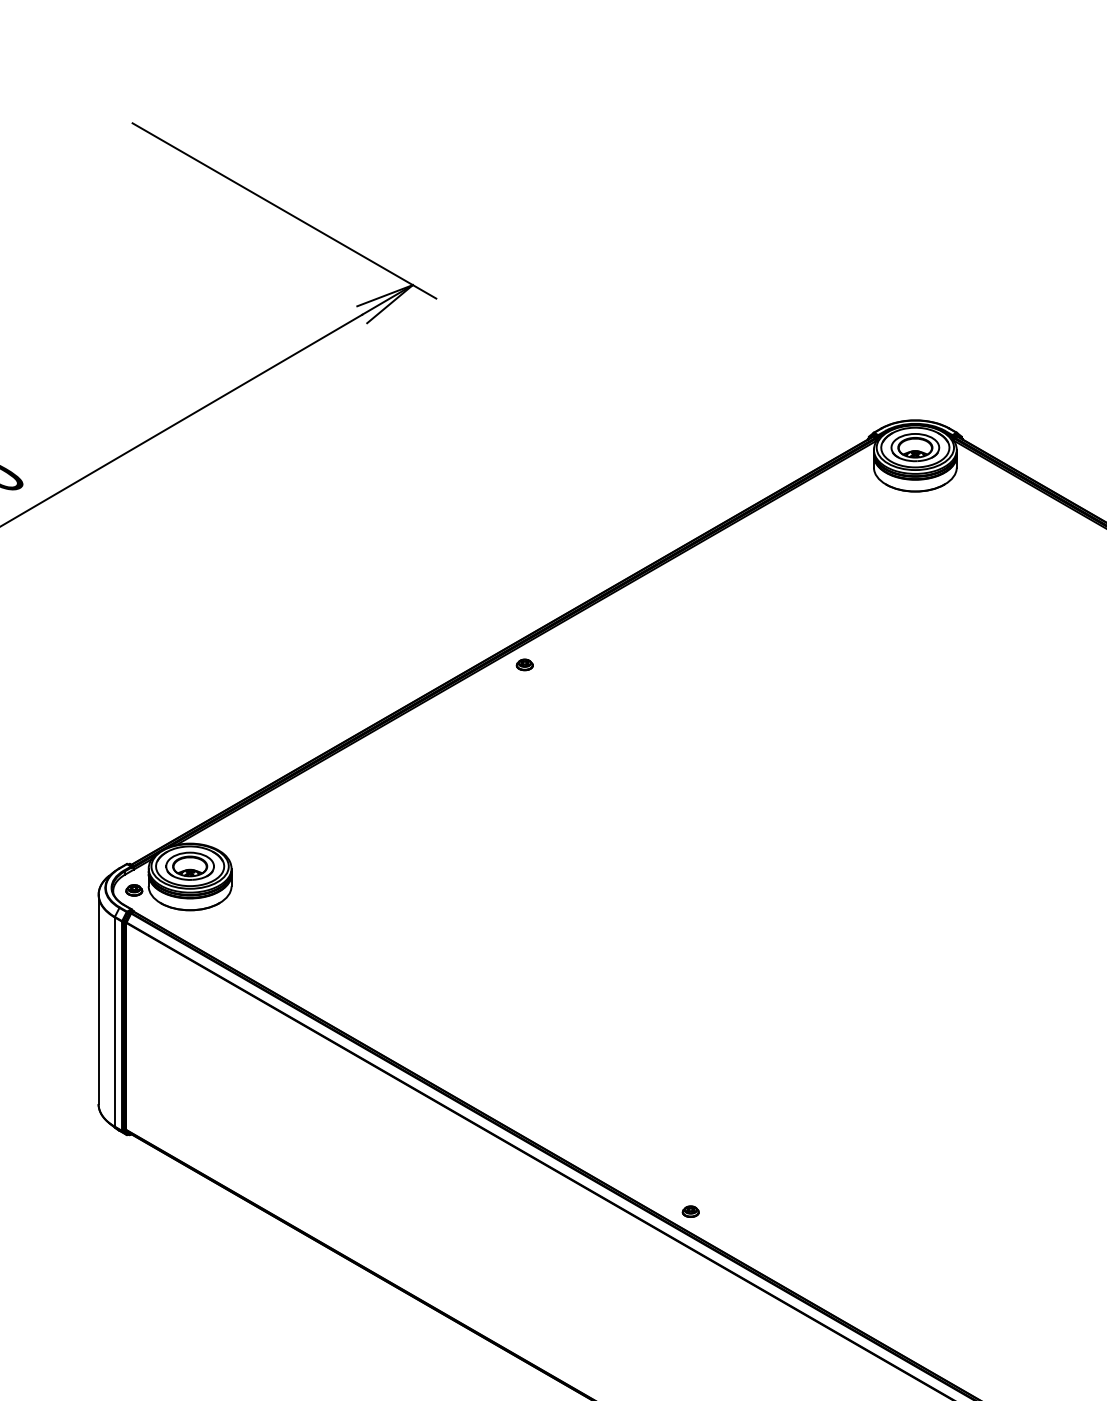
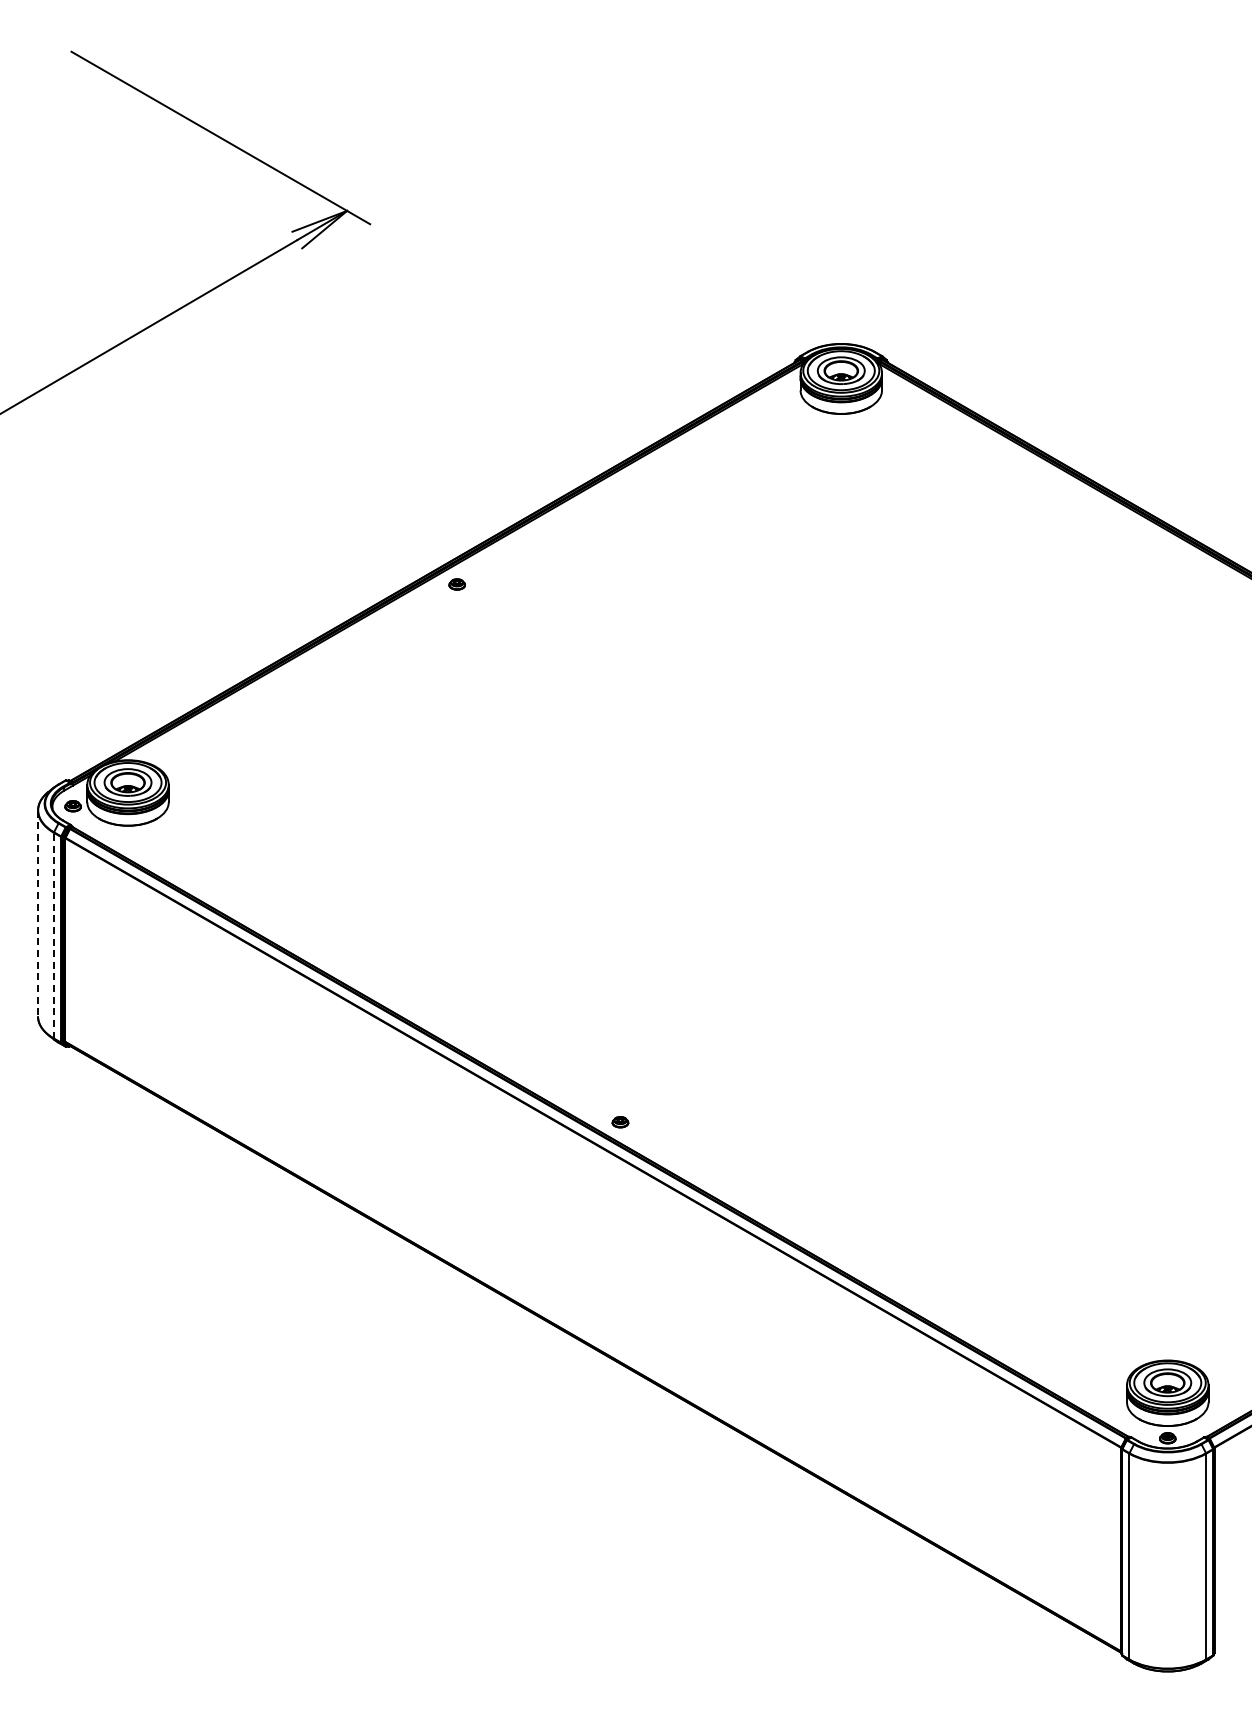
line: (99, 999) -> (38, 913), solid -> dashed
line: (114, 1021) -> (53, 935), solid -> dashed

